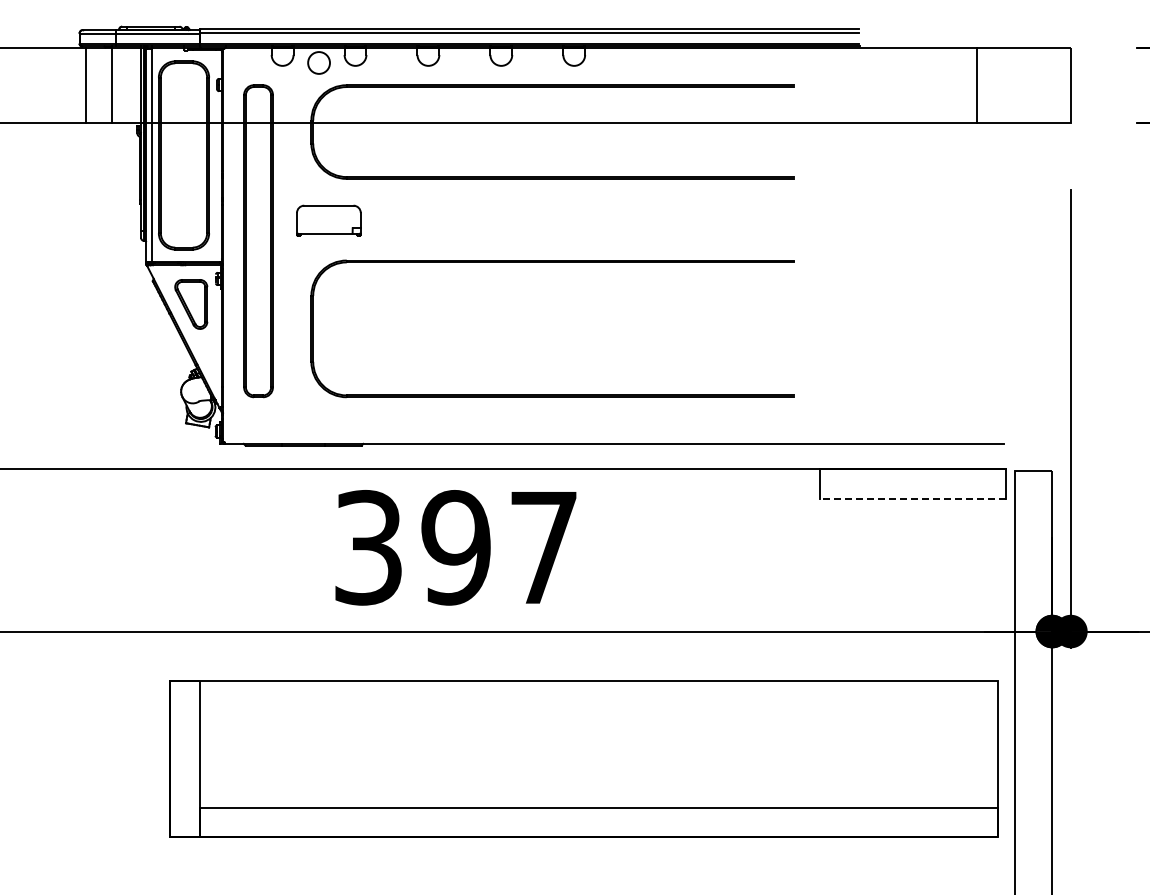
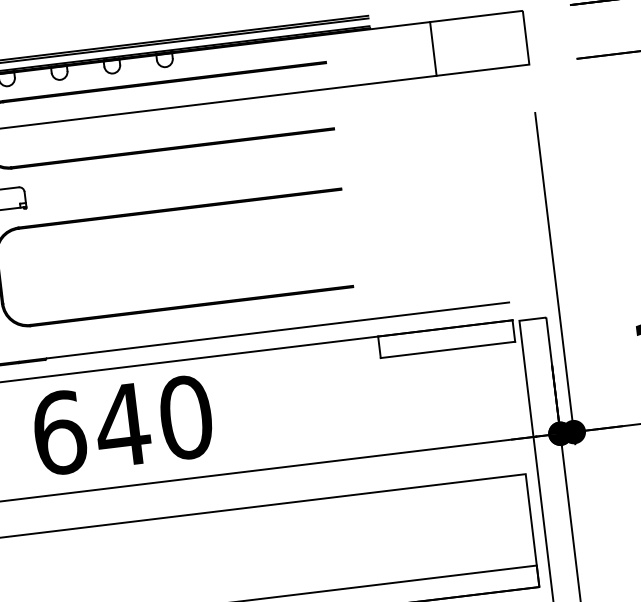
line: (977, 85) -> (433, 49), moved
line: (912, 498) -> (447, 349), dashed -> solid
text: (456, 547) -> (122, 425), 397 -> 640

